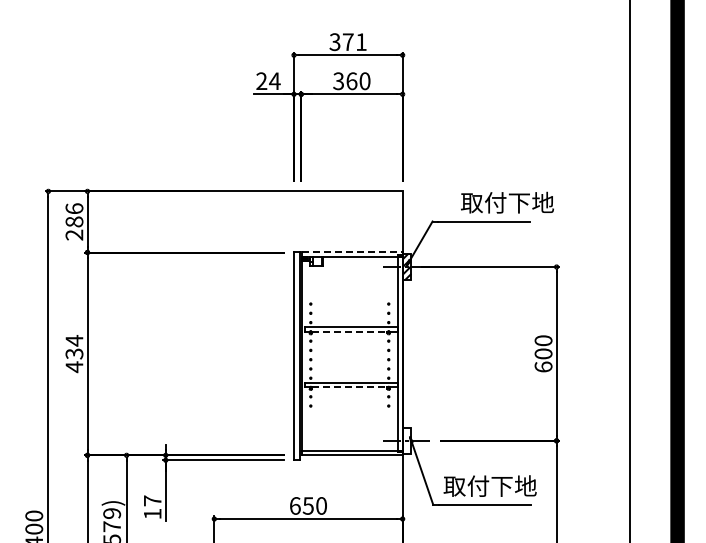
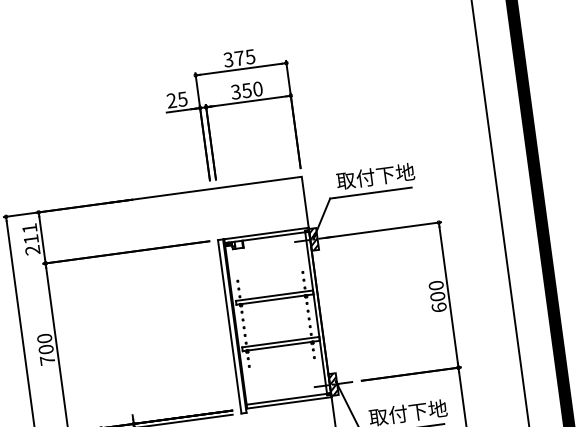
text: (360, 42) -> (249, 57), 371 -> 375
text: (274, 81) -> (182, 99), 24 -> 25
text: (351, 81) -> (246, 90), 360 -> 350
text: (507, 202) -> (375, 176), moved
text: (74, 215) -> (30, 233), 286 -> 211
line: (352, 252) -> (266, 233), dashed -> solid
line: (349, 331) -> (273, 299), dashed -> solid
text: (74, 354) -> (46, 350), 434 -> 700
line: (349, 387) -> (279, 346), dashed -> solid
hatch: (406, 440) -> (333, 384), added

